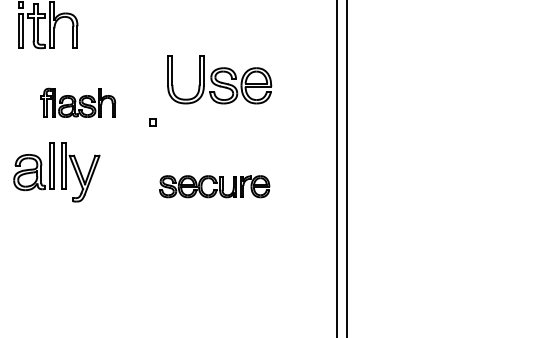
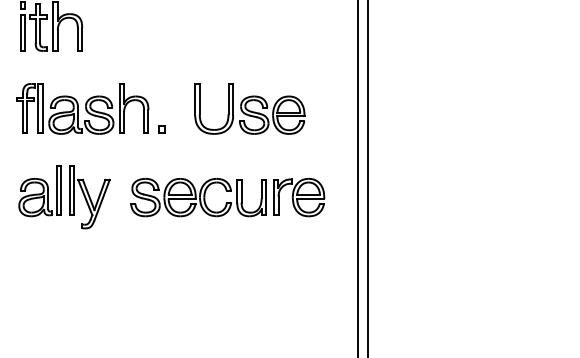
part: (219, 79) -> (249, 108), moved
part: (77, 102) -> (82, 108), size x1.67
part: (56, 172) -> (64, 197), moved
part: (214, 186) -> (227, 197), size x1.67

